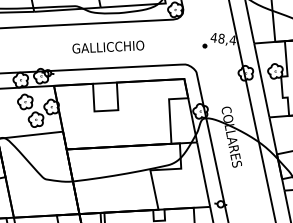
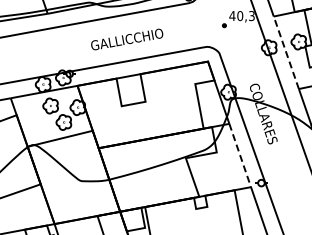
text: (226, 39) -> (245, 16), 48,4 -> 40,3
line: (262, 80) -> (286, 52), solid -> dashed
line: (203, 174) -> (240, 155), solid -> dashed

